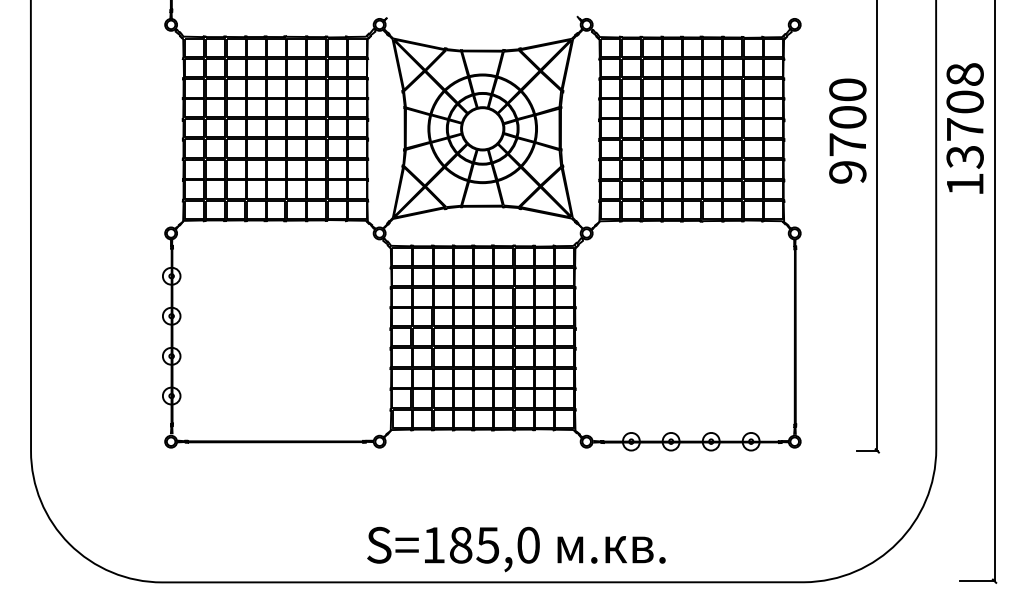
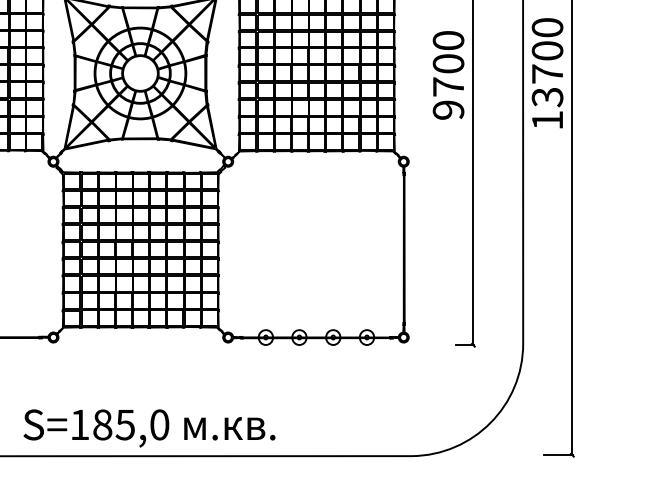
text: (964, 74) -> (547, 27), 13708 -> 13700
text: (516, 549) -> (149, 428), moved

